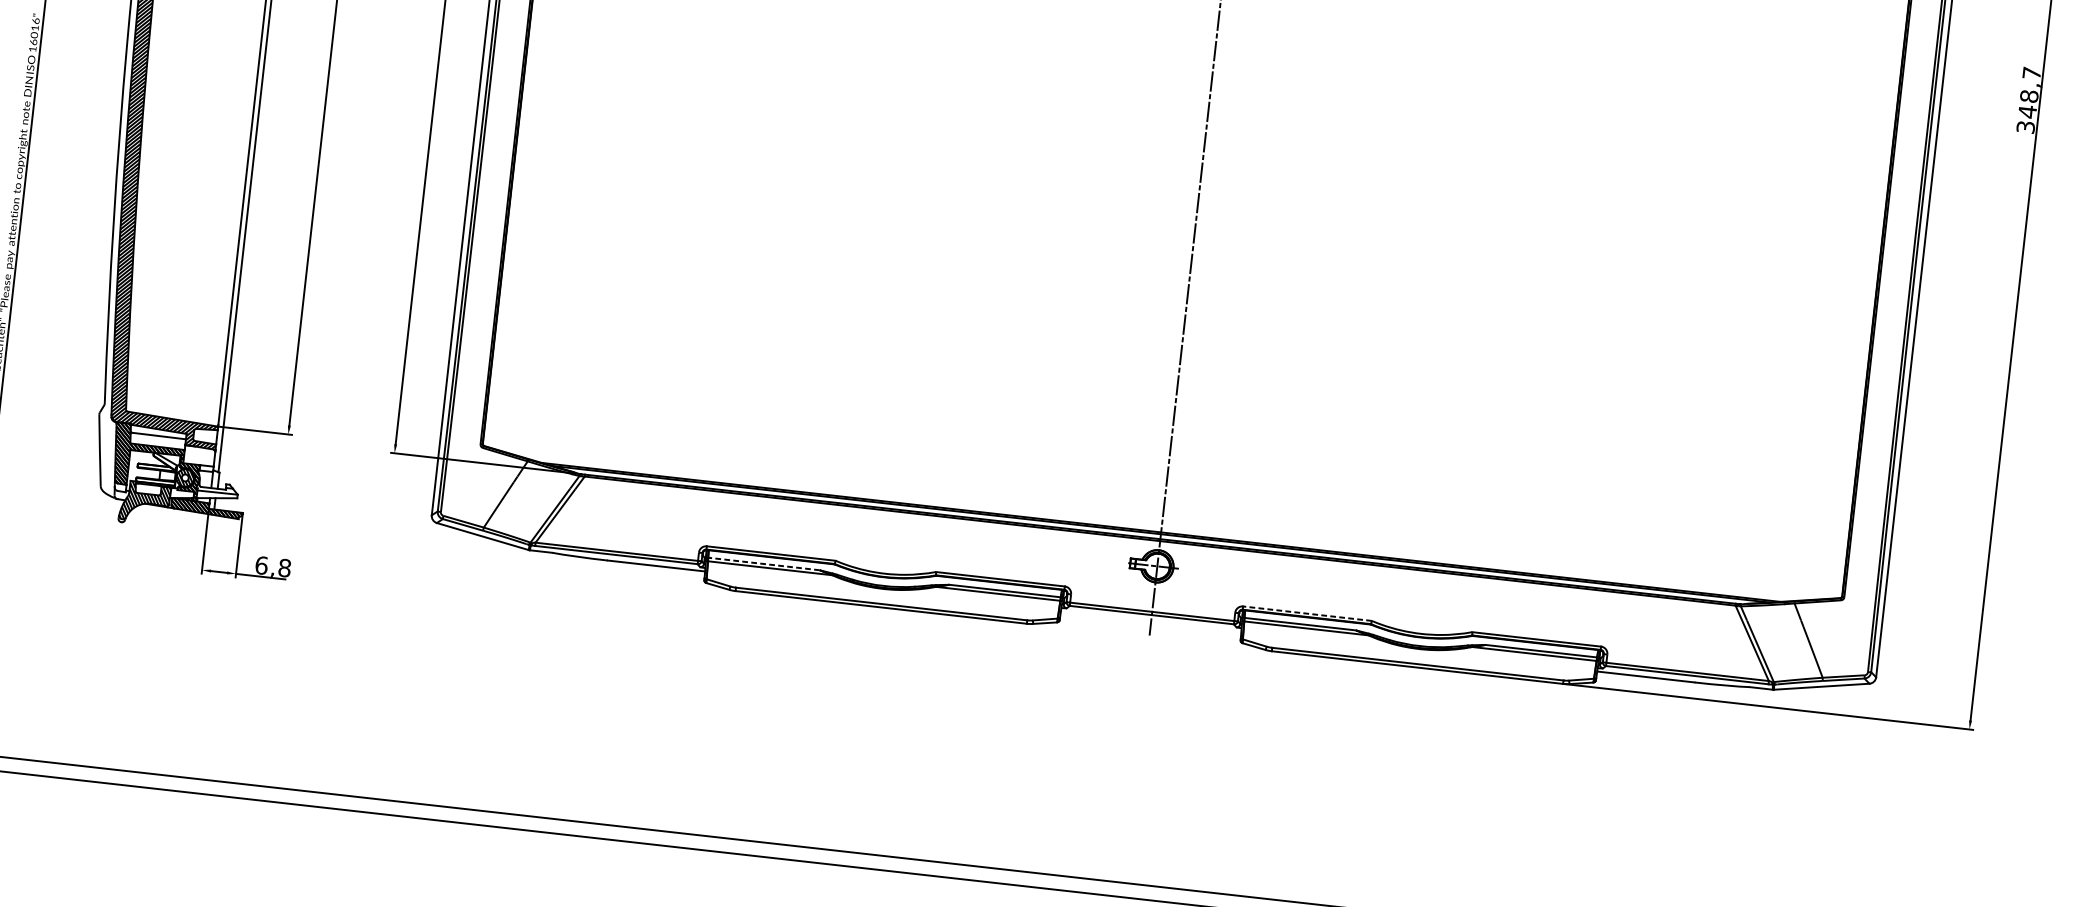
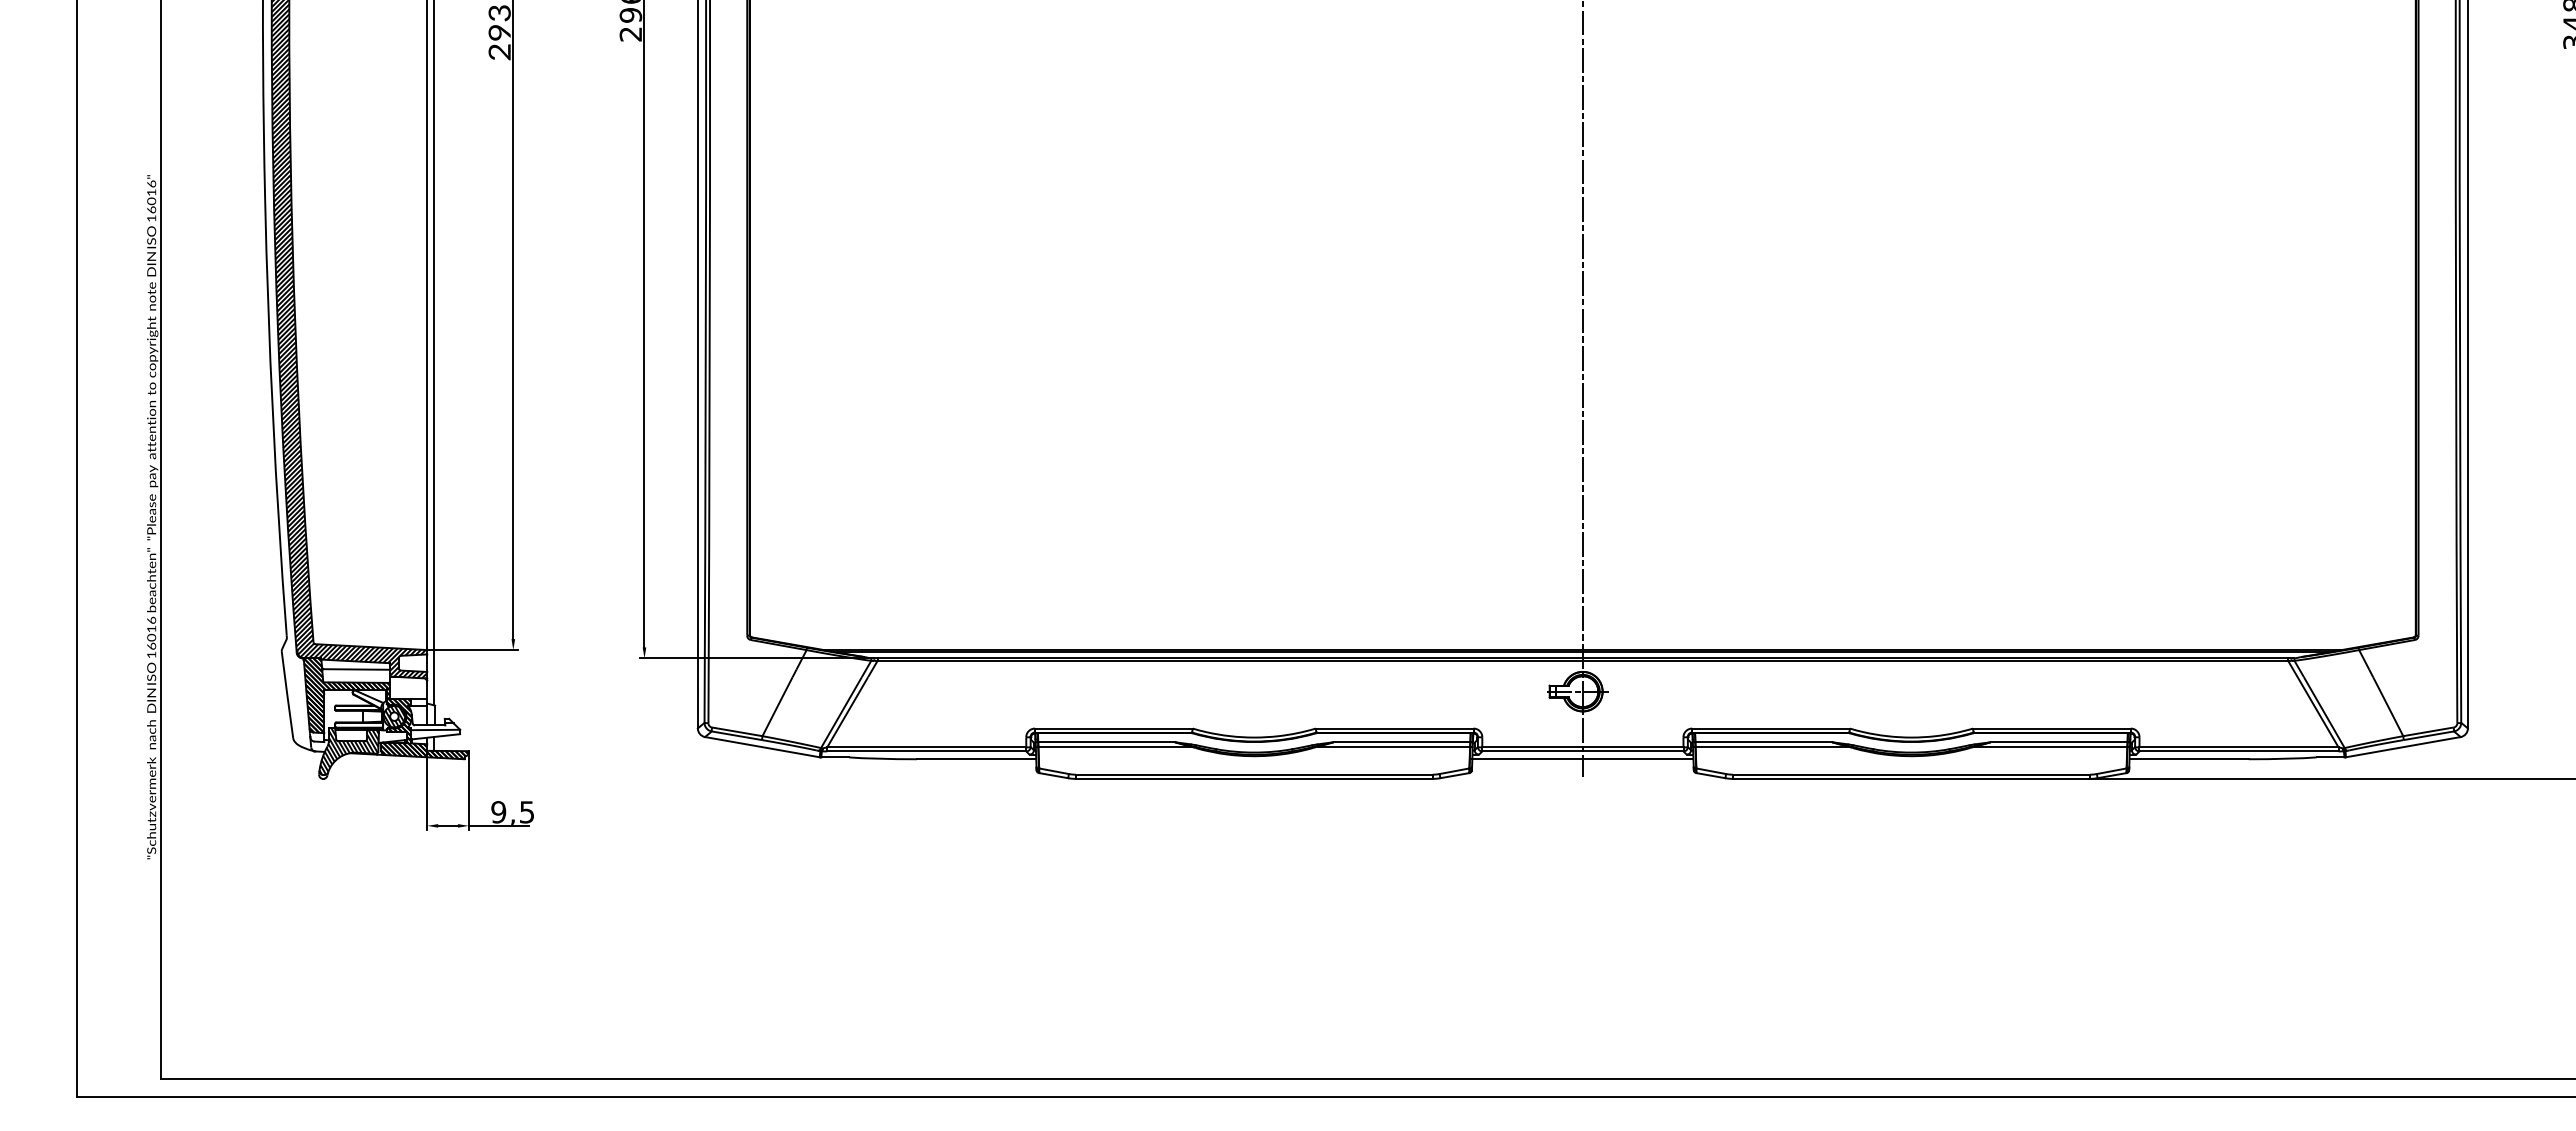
line: (763, 564) -> (1106, 742), dashed -> solid
text: (272, 566) -> (512, 812), 6,8 -> 9,5
line: (1307, 613) -> (1771, 728), dashed -> solid
line: (1150, 621) -> (1582, 759), added

